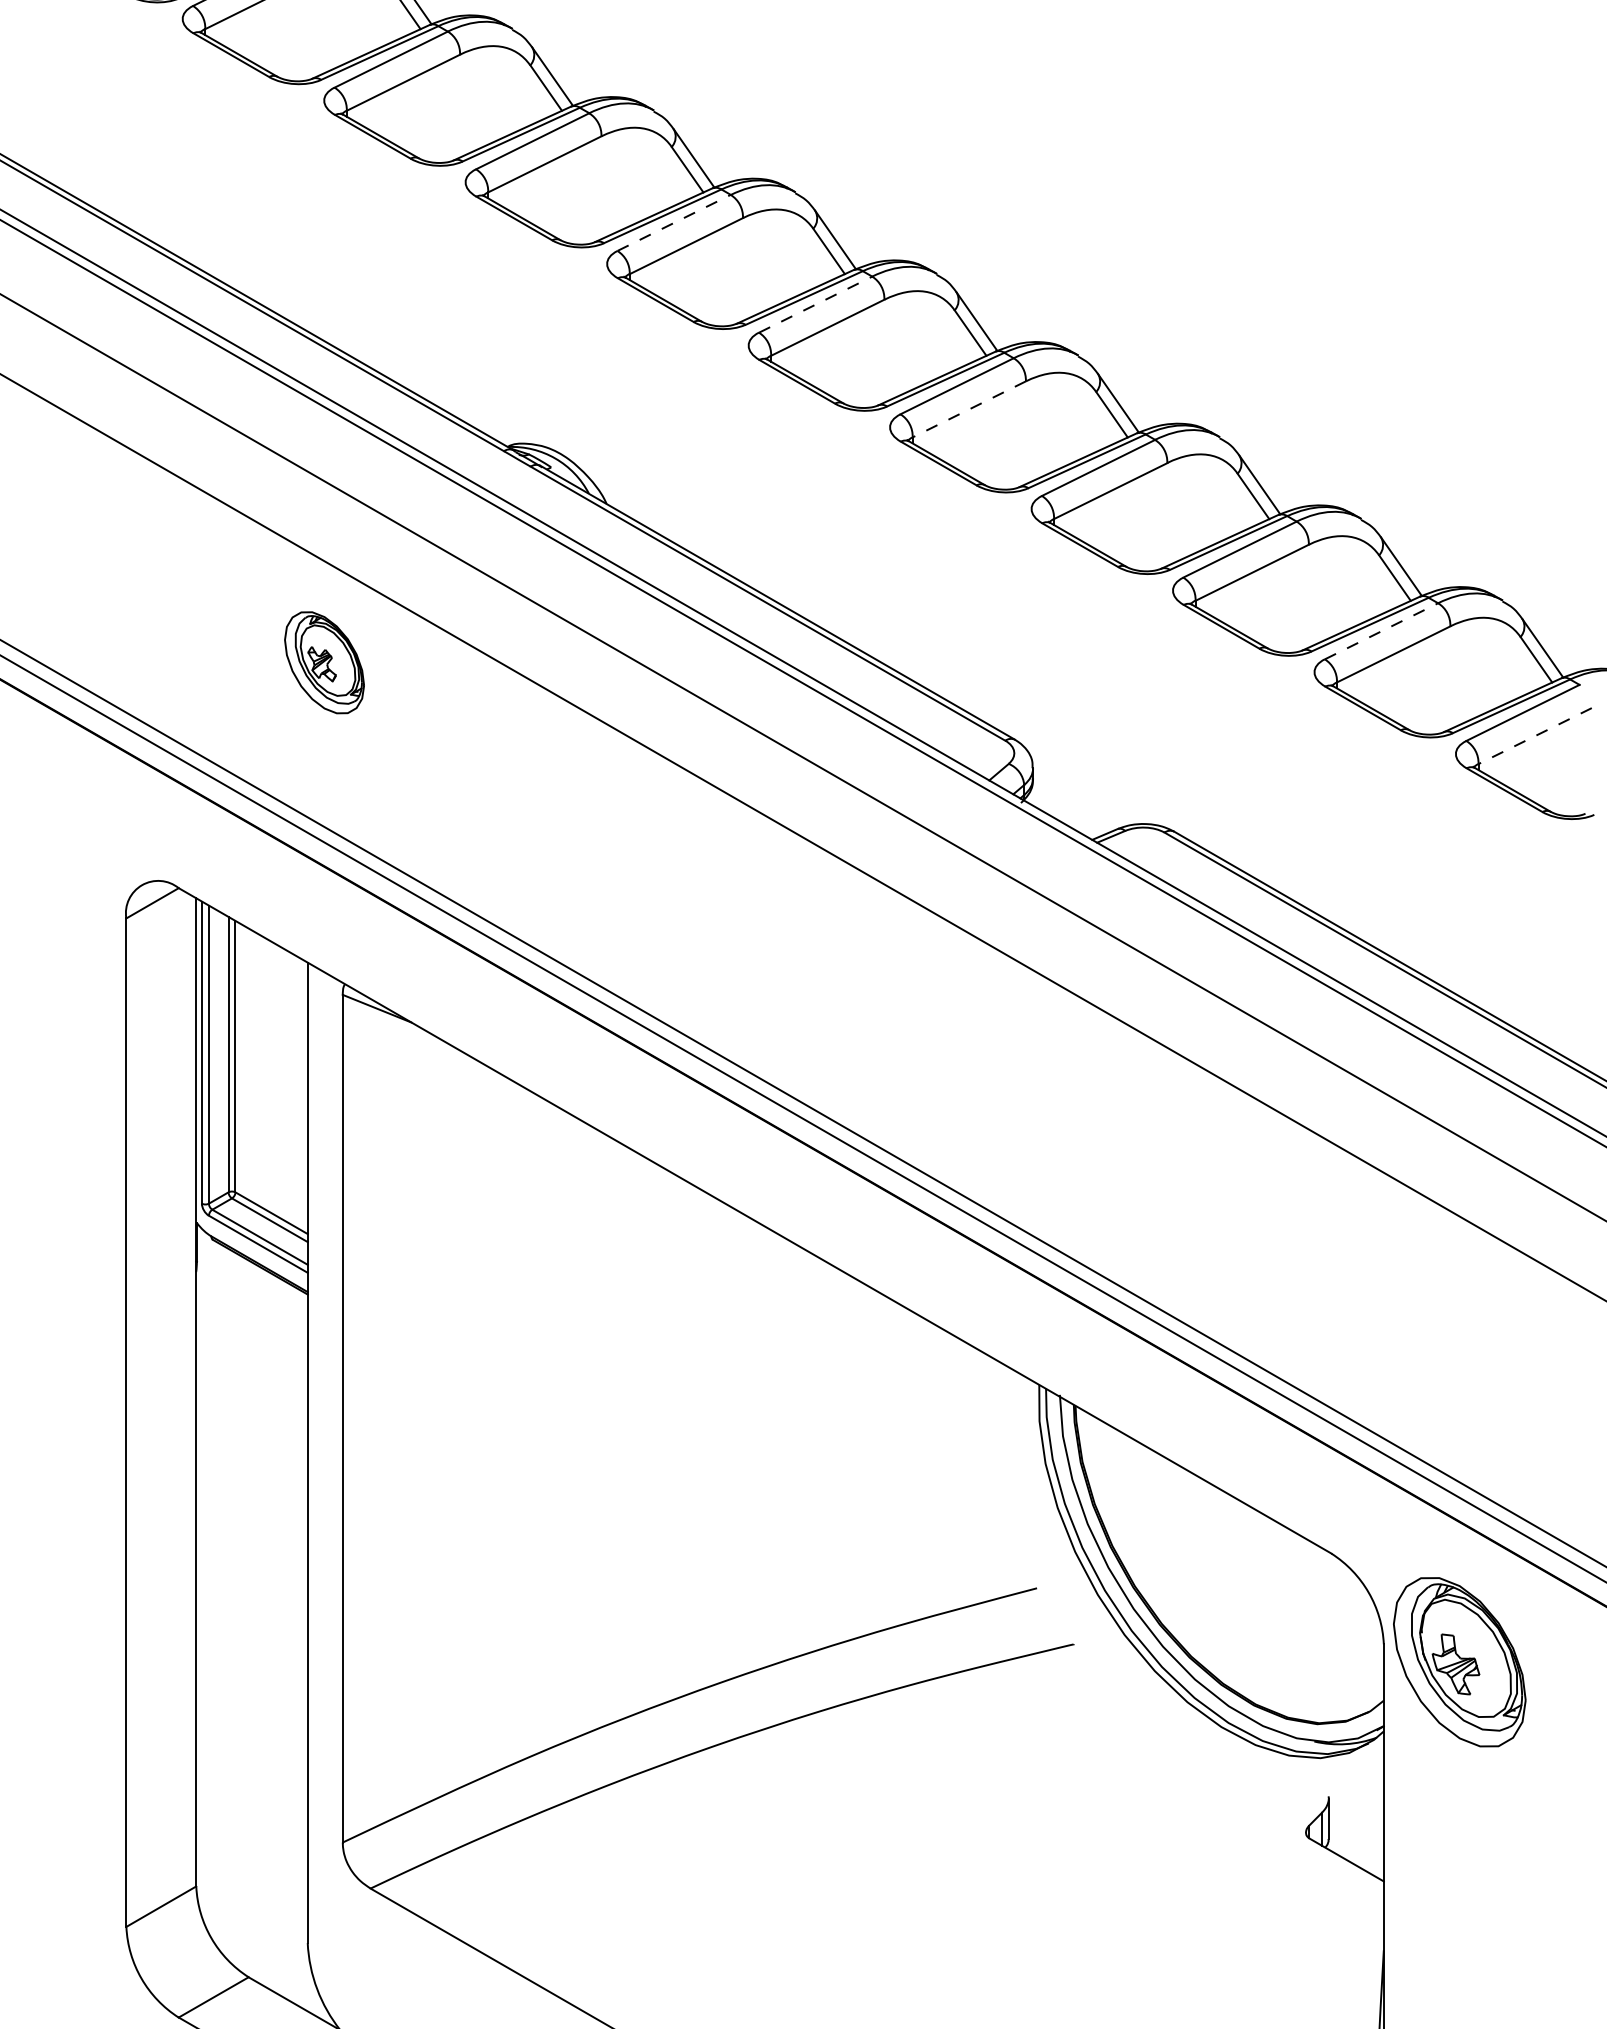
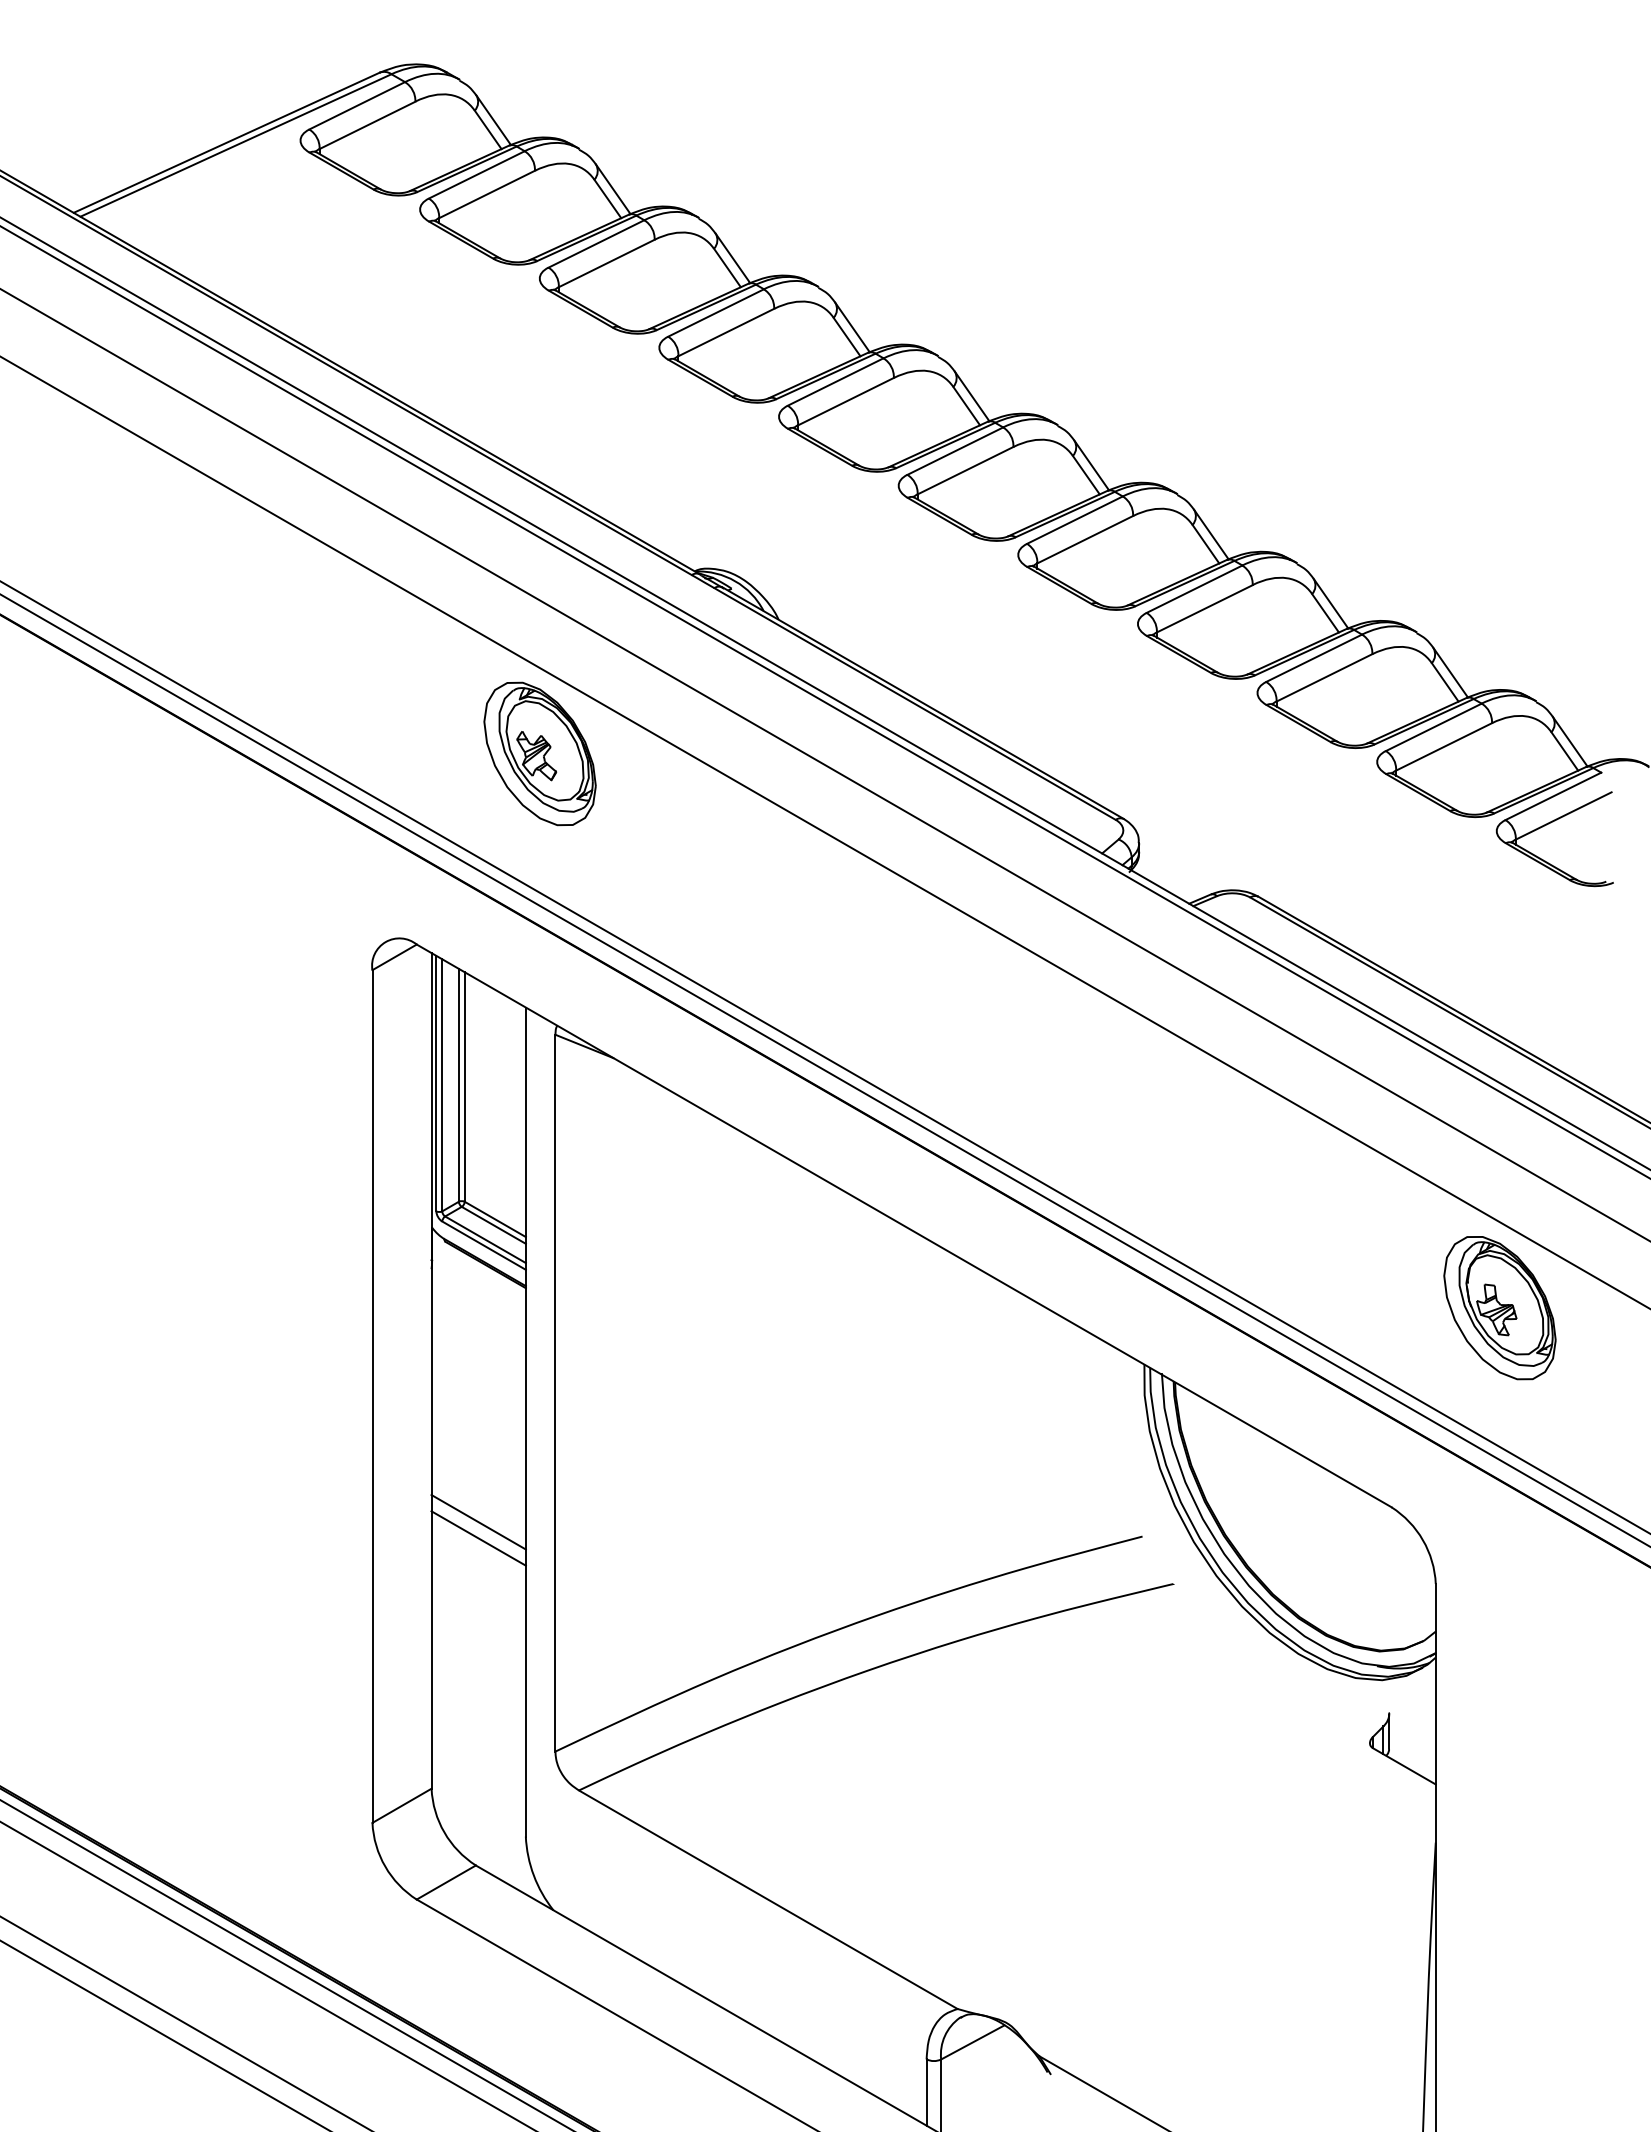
line: (675, 222) -> (836, 381), dashed -> solid
line: (815, 303) -> (955, 450), dashed -> solid
line: (968, 409) -> (1084, 539), dashed -> solid
line: (1382, 631) -> (1434, 727), dashed -> solid
part: (323, 662) -> (539, 753), size x1.67
line: (1534, 736) -> (1563, 816), dashed -> solid
line: (251, 1571) -> (478, 1522), added
line: (251, 1590) -> (478, 1538), added
part: (1459, 1662) -> (1499, 1308), moved

